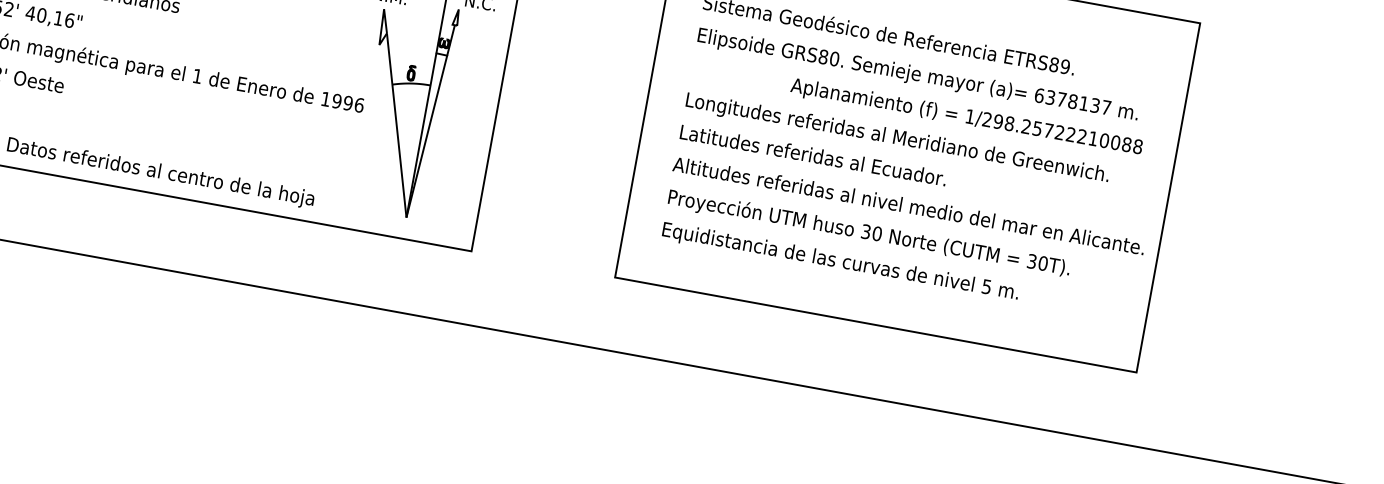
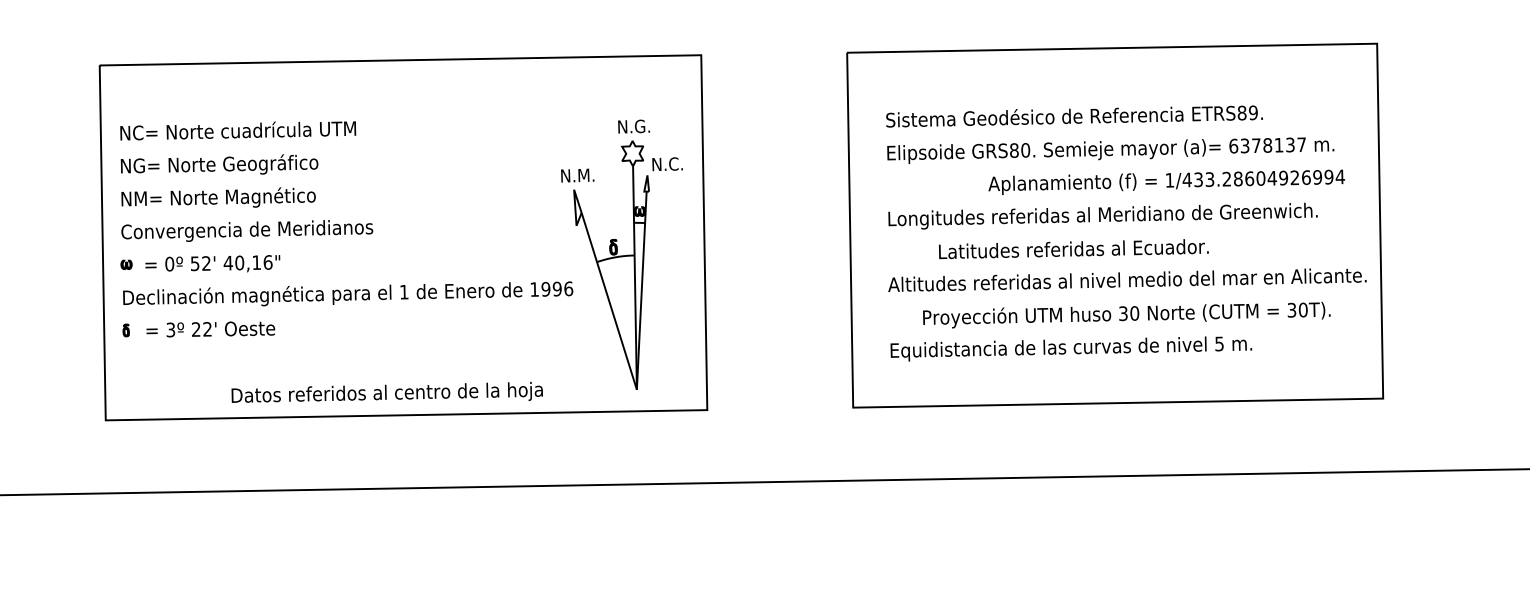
text: (1062, 133) -> (1263, 178), 1/298.25722210088 -> 1/433.28604926994
text: (813, 155) -> (1073, 249), moved
text: (868, 234) -> (1126, 315), moved

